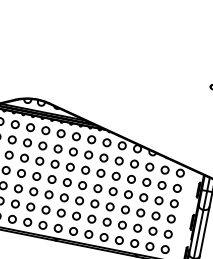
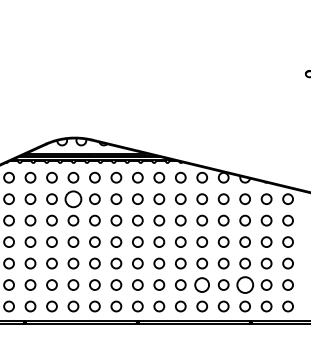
circle: (27, 142) -> (73, 198), size x1.6
circle: (107, 221) -> (202, 284), size x1.4
circle: (137, 227) -> (244, 284), size x1.6

